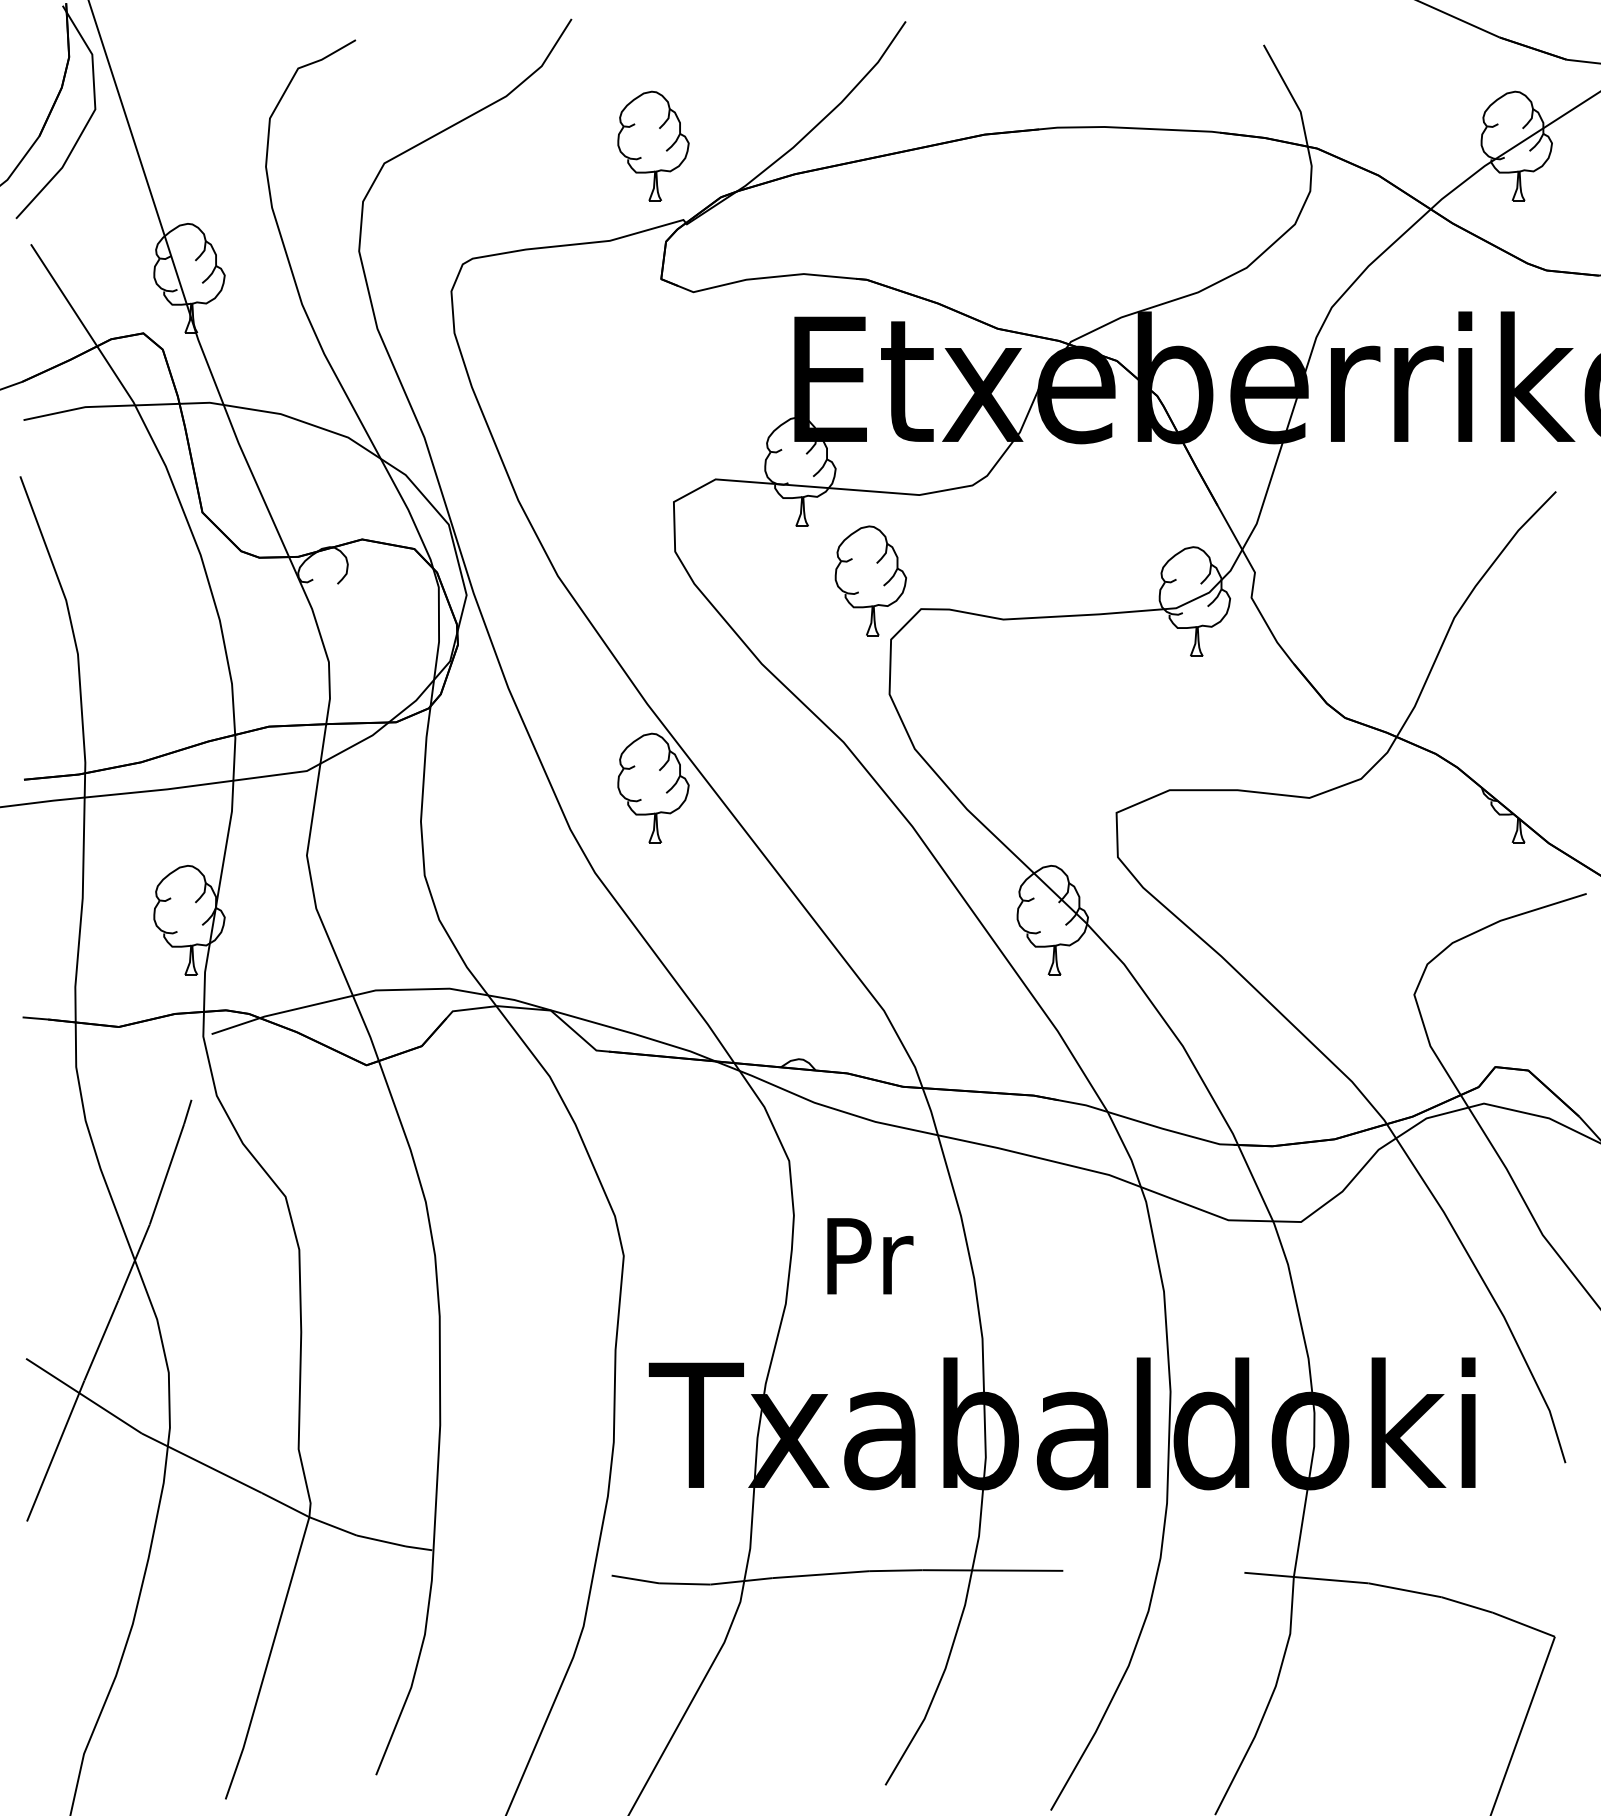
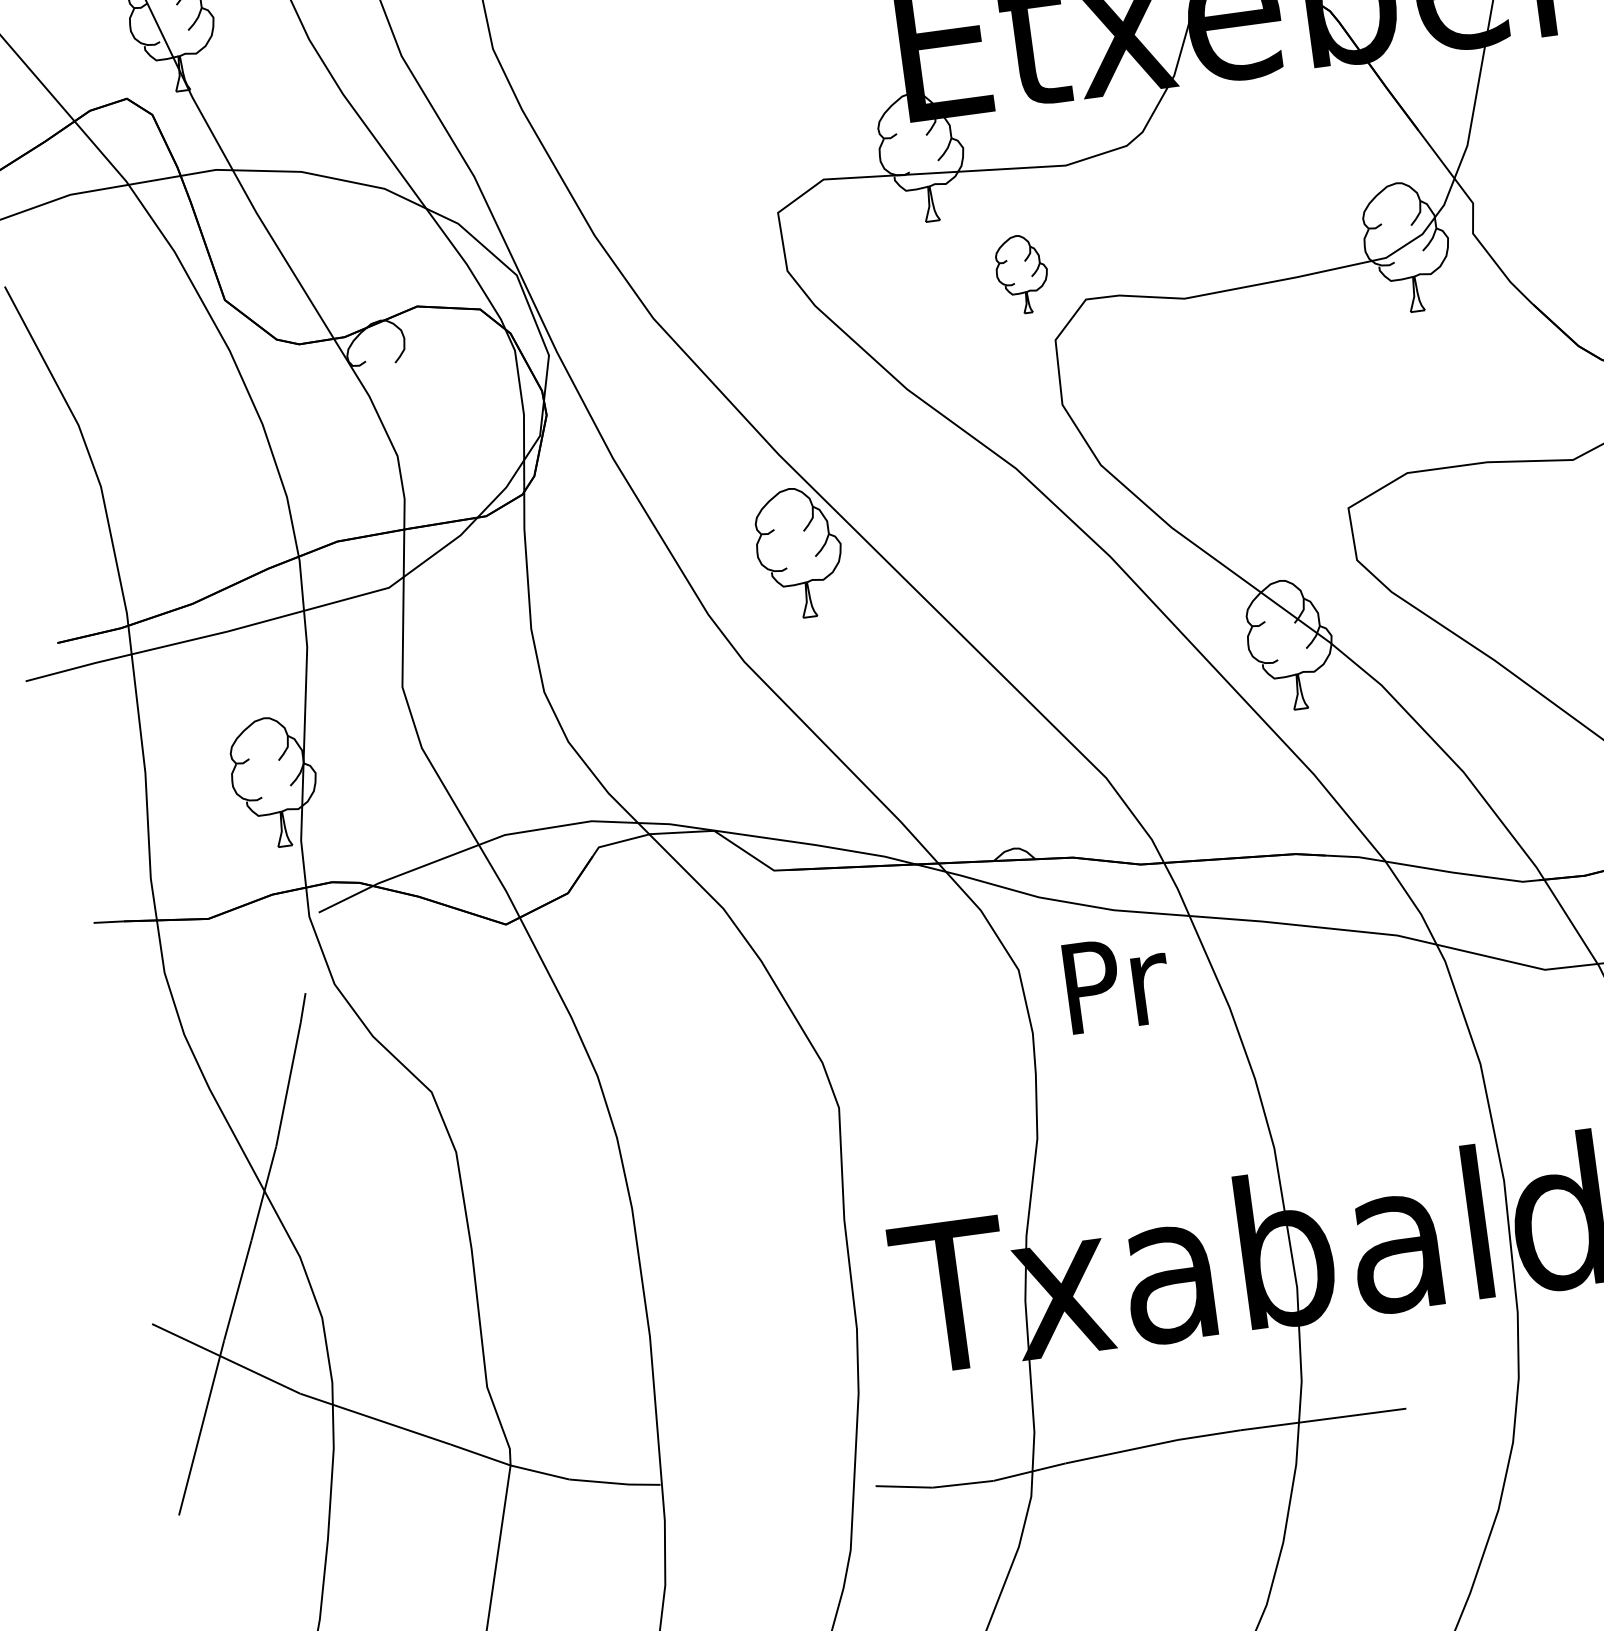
part: (870, 580) -> (1021, 273), size x0.6
text: (870, 1256) -> (1117, 983), moved

